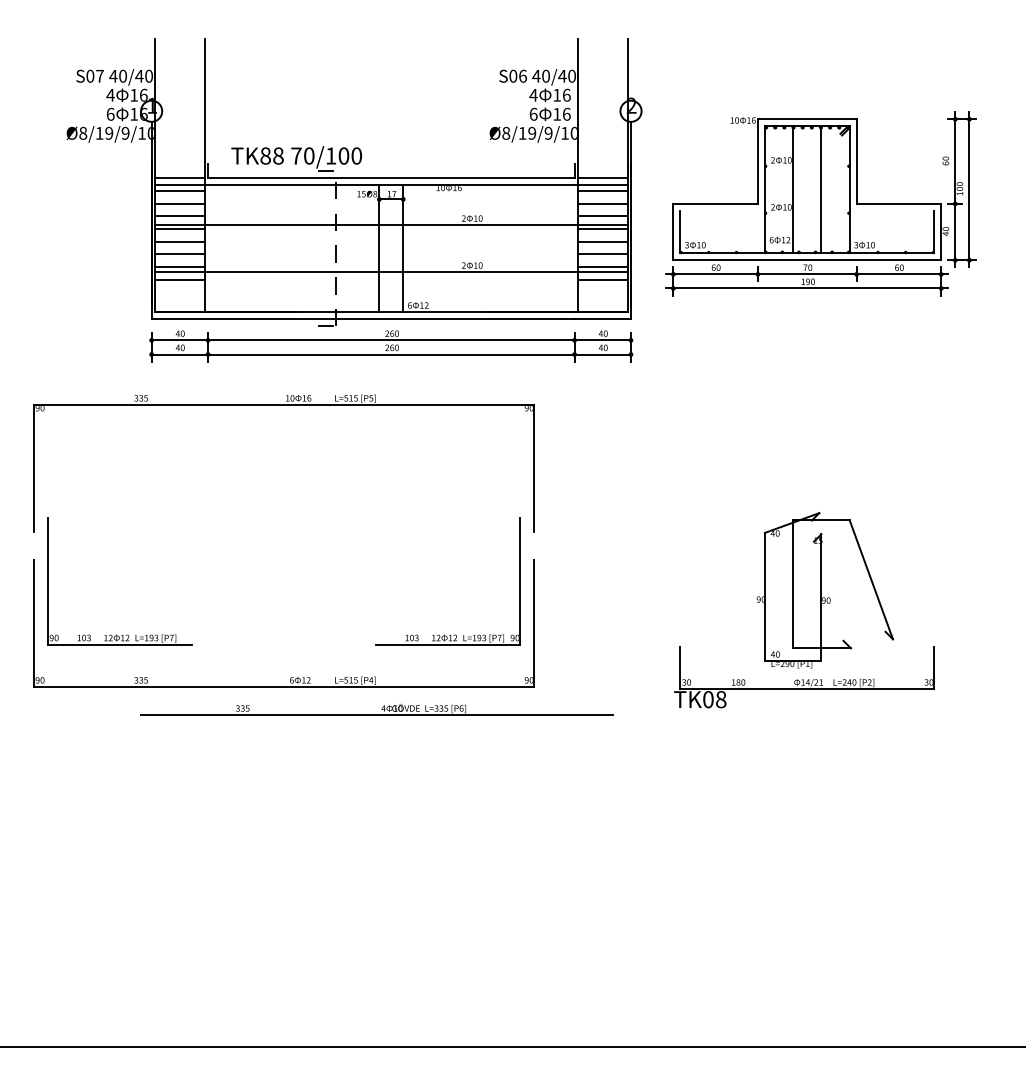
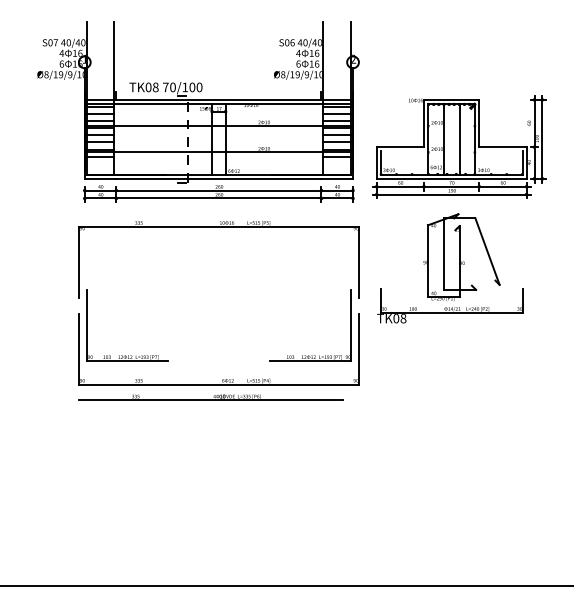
text: (265, 156) -> (148, 87), TK88 -> TK08
part: (821, 202) -> (459, 146), moved
part: (805, 610) -> (450, 268), moved
part: (194, 644) -> (168, 360), moved

